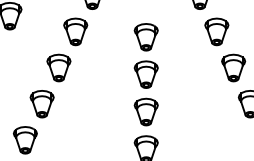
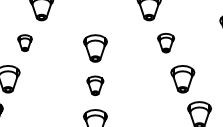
part: (75, 31) -> (24, 42), size x0.6
part: (216, 31) -> (165, 42), size x0.7
part: (145, 74) -> (94, 85), size x0.7

